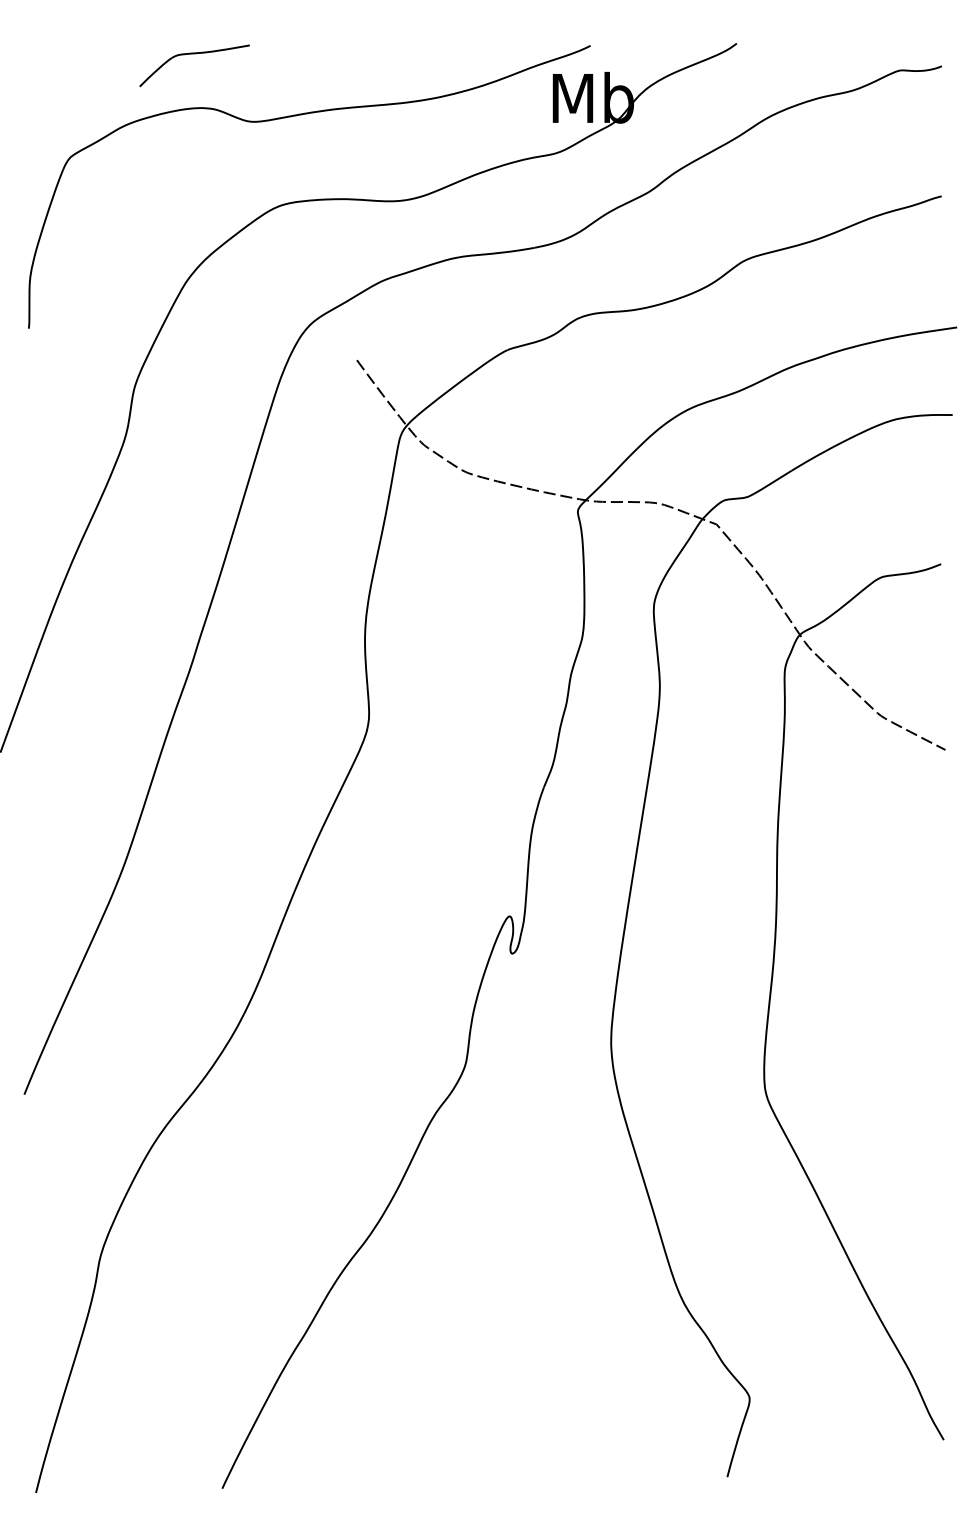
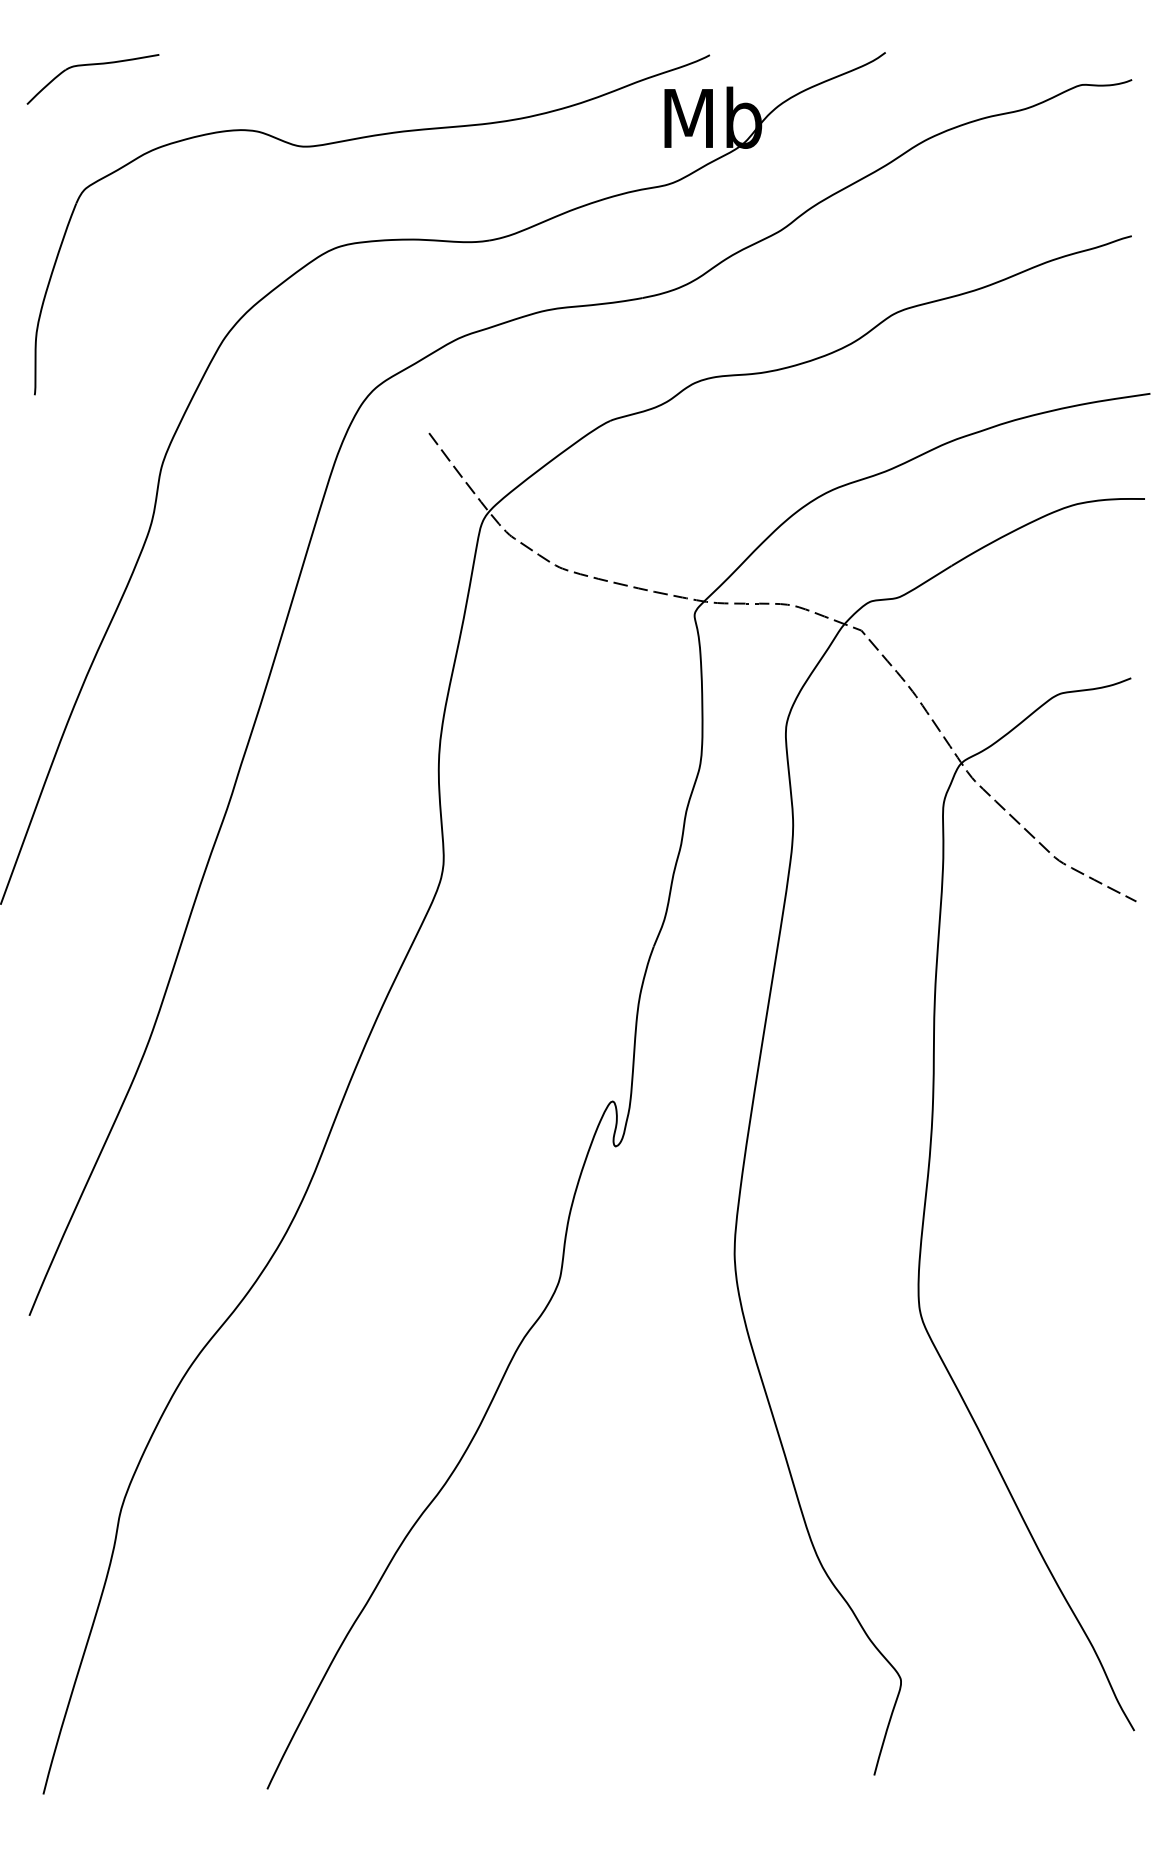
part: (194, 54) -> (92, 65), moved

